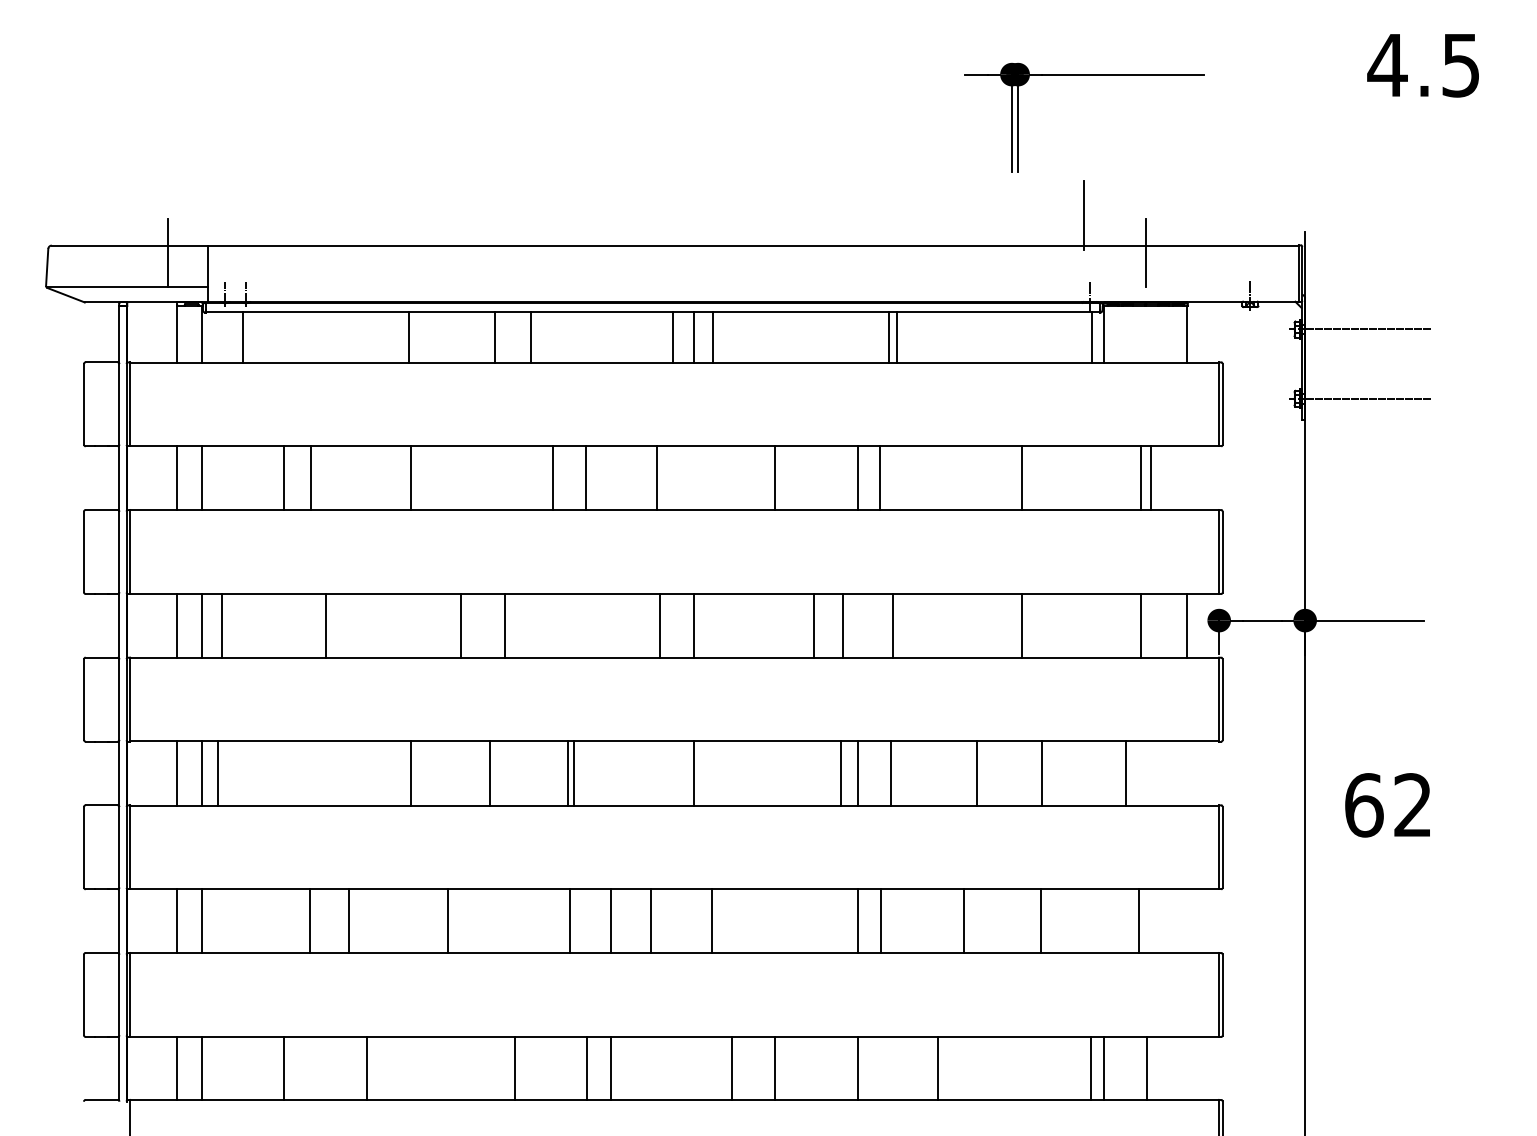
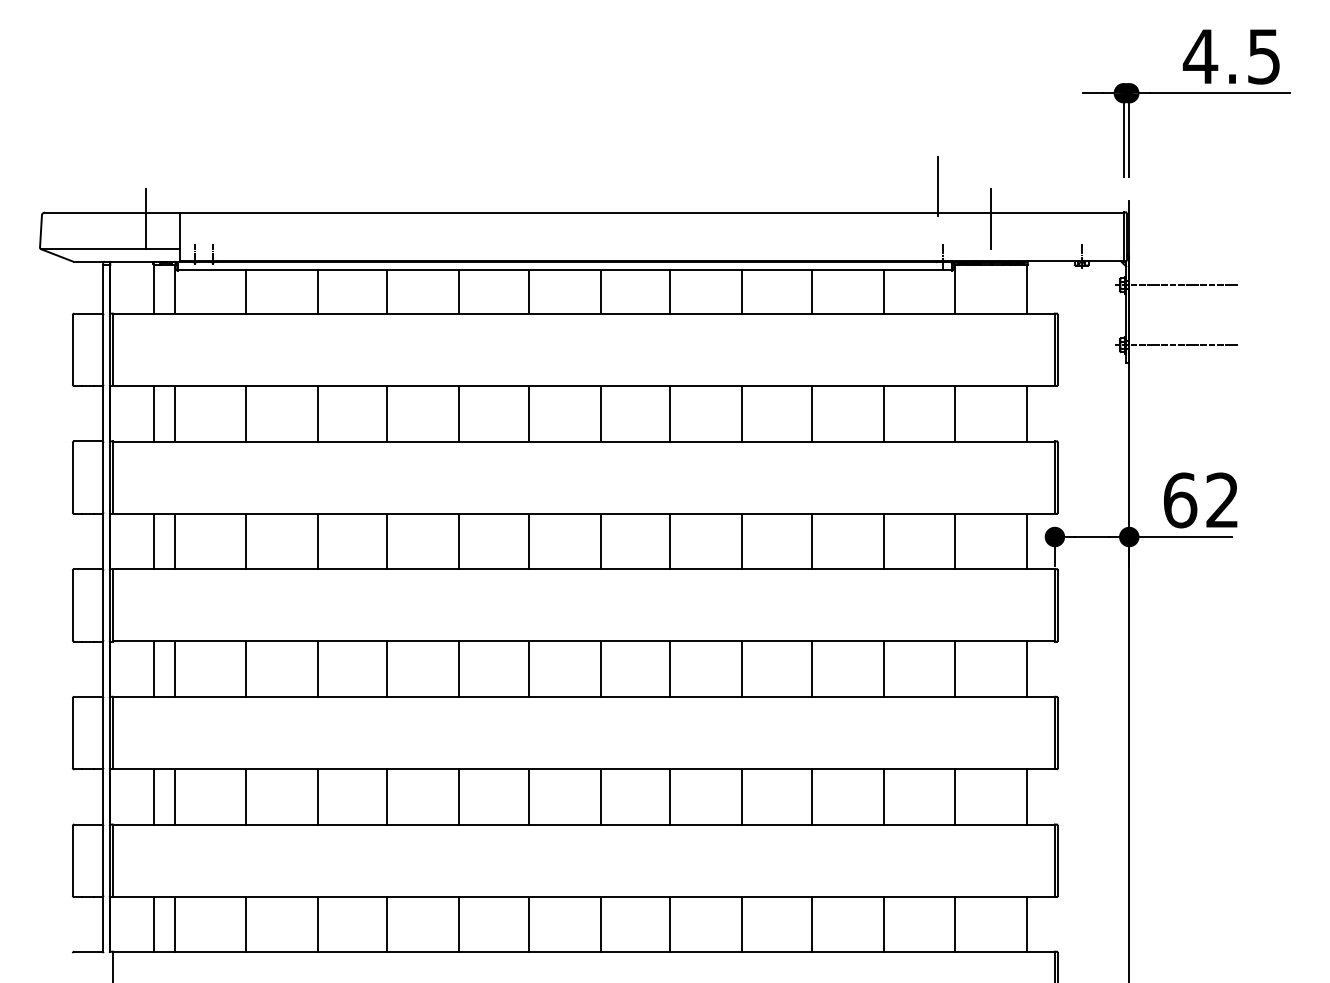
part: (1084, 75) -> (1186, 93), moved
line: (243, 337) -> (246, 292), moved
line: (409, 337) -> (318, 292), moved
line: (494, 337) -> (387, 292), moved
line: (673, 337) -> (529, 292), moved
line: (712, 337) -> (670, 292), moved
line: (889, 337) -> (812, 292), moved
line: (896, 337) -> (741, 292), moved
line: (1091, 337) -> (883, 292), moved
line: (311, 477) -> (318, 413), moved
line: (410, 477) -> (387, 413), moved
line: (553, 477) -> (529, 413), moved
line: (585, 477) -> (459, 413), moved
line: (657, 477) -> (600, 413), moved
line: (880, 477) -> (812, 413), moved
line: (1141, 477) -> (1027, 413), moved
line: (1151, 477) -> (955, 413), moved
line: (222, 625) -> (246, 541), moved
line: (326, 625) -> (318, 541), moved
line: (460, 625) -> (459, 541), moved
line: (504, 625) -> (387, 541), moved
line: (660, 625) -> (529, 541), moved
line: (813, 625) -> (741, 541), moved
line: (842, 625) -> (670, 541), moved
line: (893, 625) -> (812, 541), moved
line: (1141, 625) -> (955, 541), moved
line: (218, 773) -> (246, 669), moved
line: (411, 773) -> (318, 669), moved
line: (489, 773) -> (387, 669), moved
line: (567, 773) -> (459, 669), moved
line: (574, 773) -> (529, 669), moved
line: (840, 773) -> (670, 669), moved
line: (891, 773) -> (812, 669), moved
line: (976, 773) -> (883, 669), moved
line: (1042, 773) -> (955, 669), moved
line: (1126, 773) -> (1027, 669), moved
text: (1387, 805) -> (1200, 500), moved
line: (310, 920) -> (318, 796), moved
line: (349, 920) -> (246, 796), moved
line: (569, 920) -> (459, 796), moved
line: (651, 920) -> (600, 796), moved
line: (711, 920) -> (670, 796), moved
line: (881, 920) -> (812, 796), moved
line: (963, 920) -> (883, 796), moved
line: (1041, 920) -> (955, 796), moved
line: (1139, 920) -> (1027, 796), moved
line: (514, 1068) -> (387, 924), moved
line: (586, 1068) -> (459, 924), moved
line: (732, 1068) -> (600, 924), moved
line: (1090, 1068) -> (883, 924), moved
line: (1147, 1068) -> (1027, 924), moved

